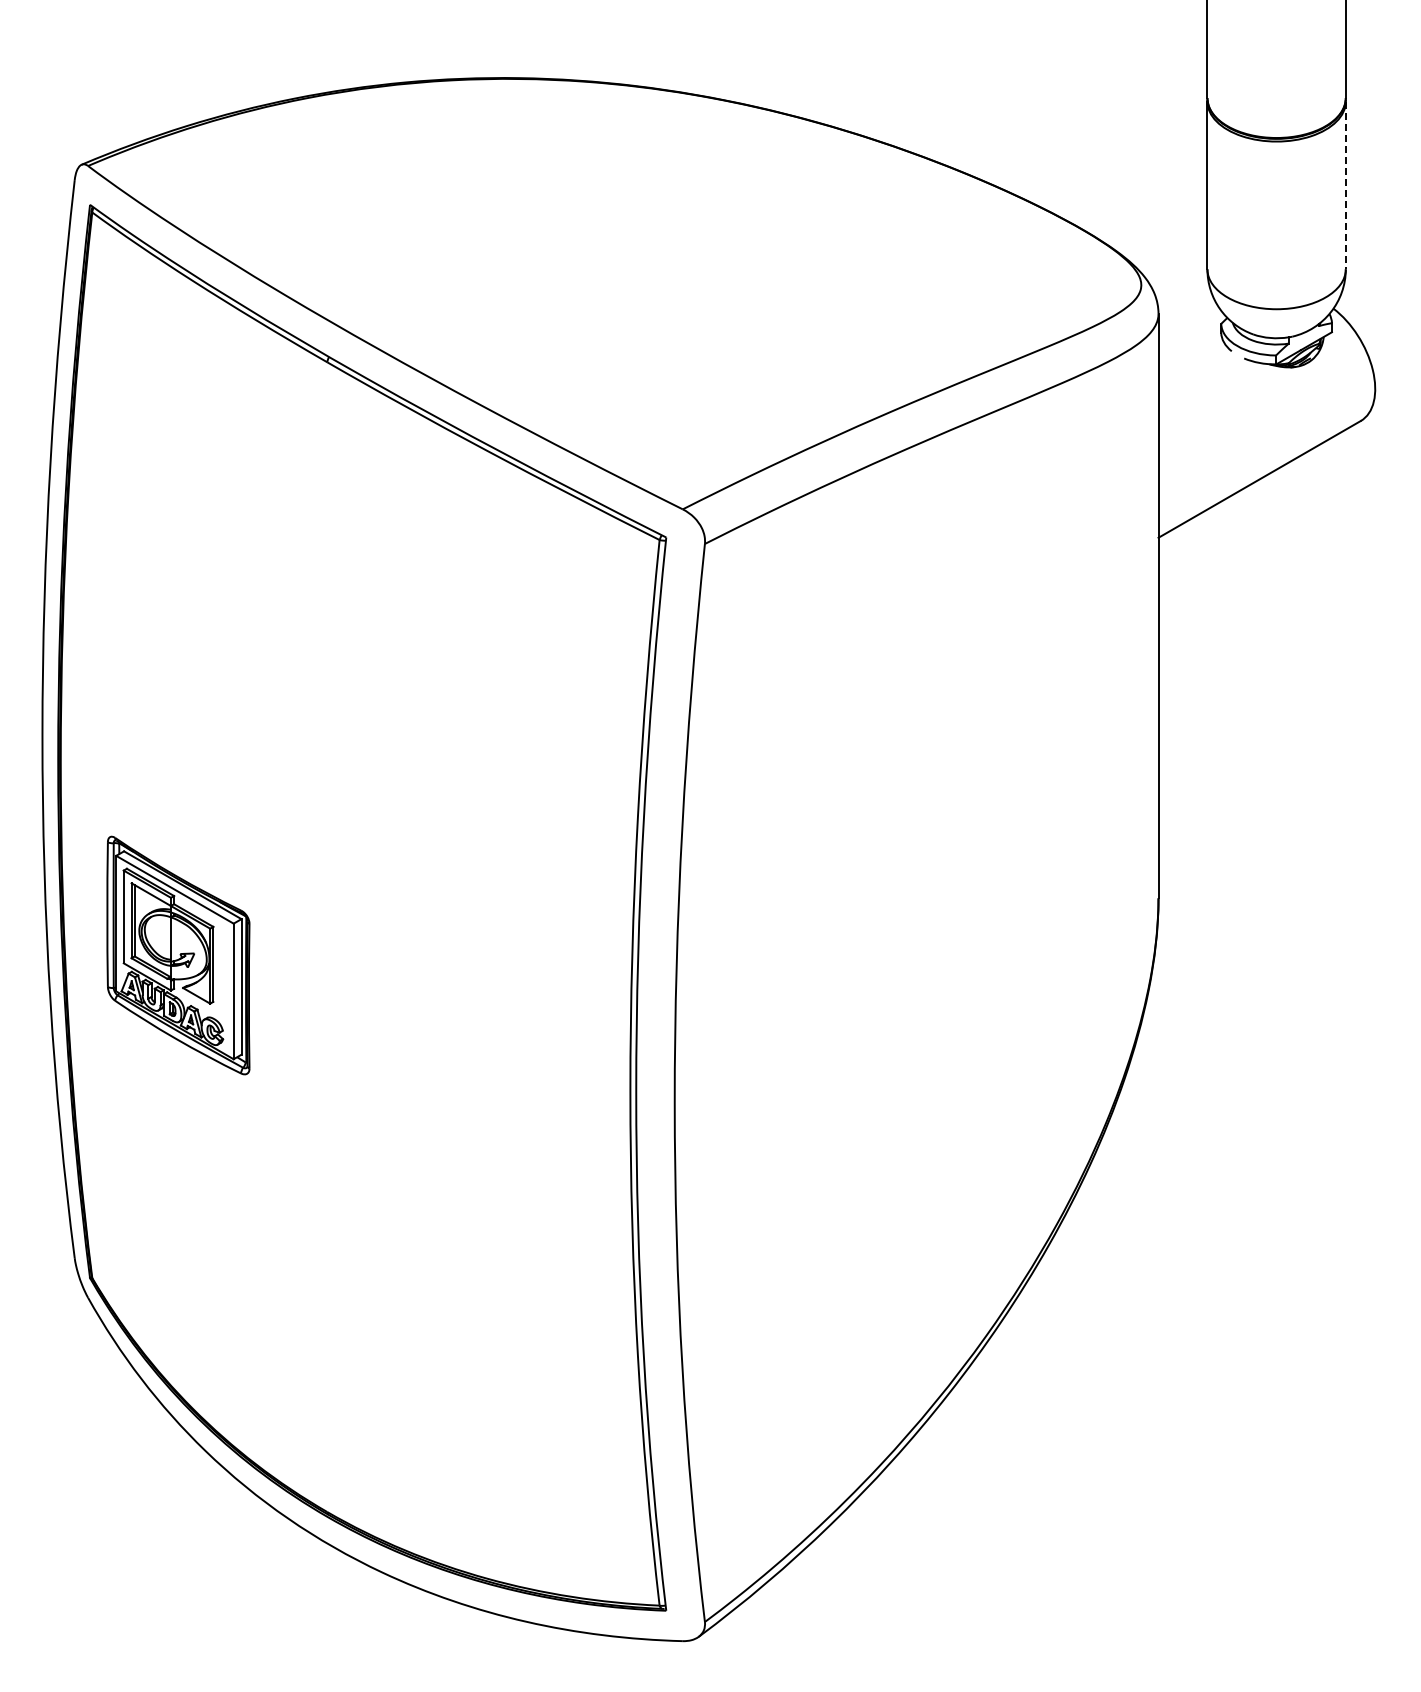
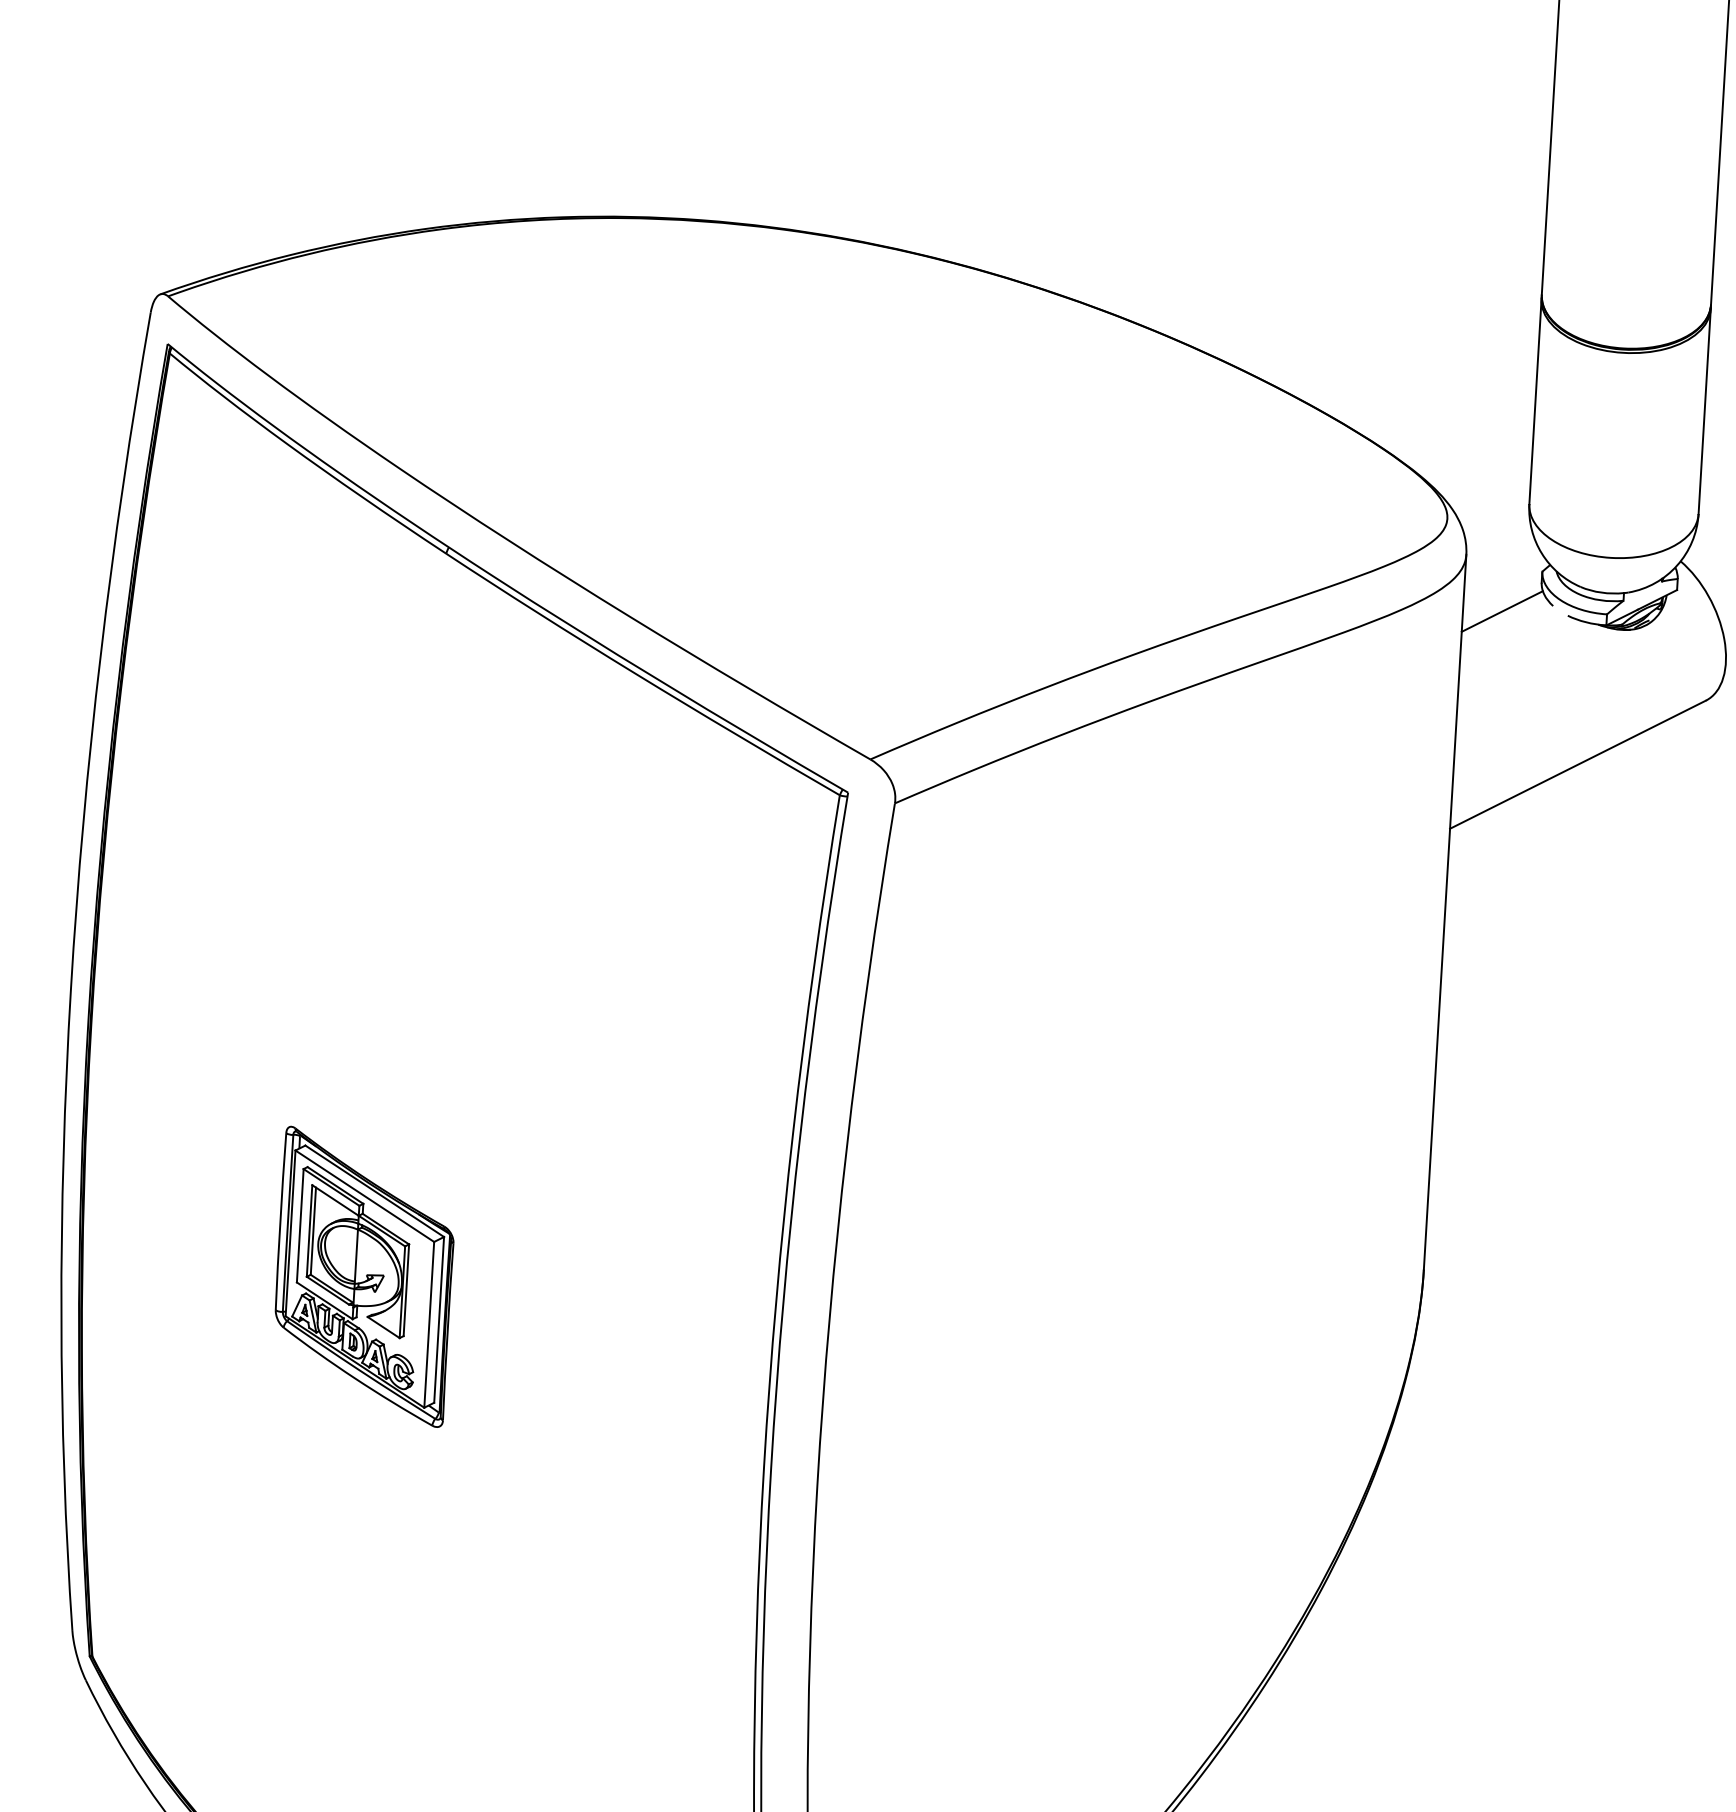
line: (1345, 185) -> (1704, 411), dashed -> solid
line: (1190, 357) -> (1502, 610), added
part: (178, 955) -> (364, 1276), moved

